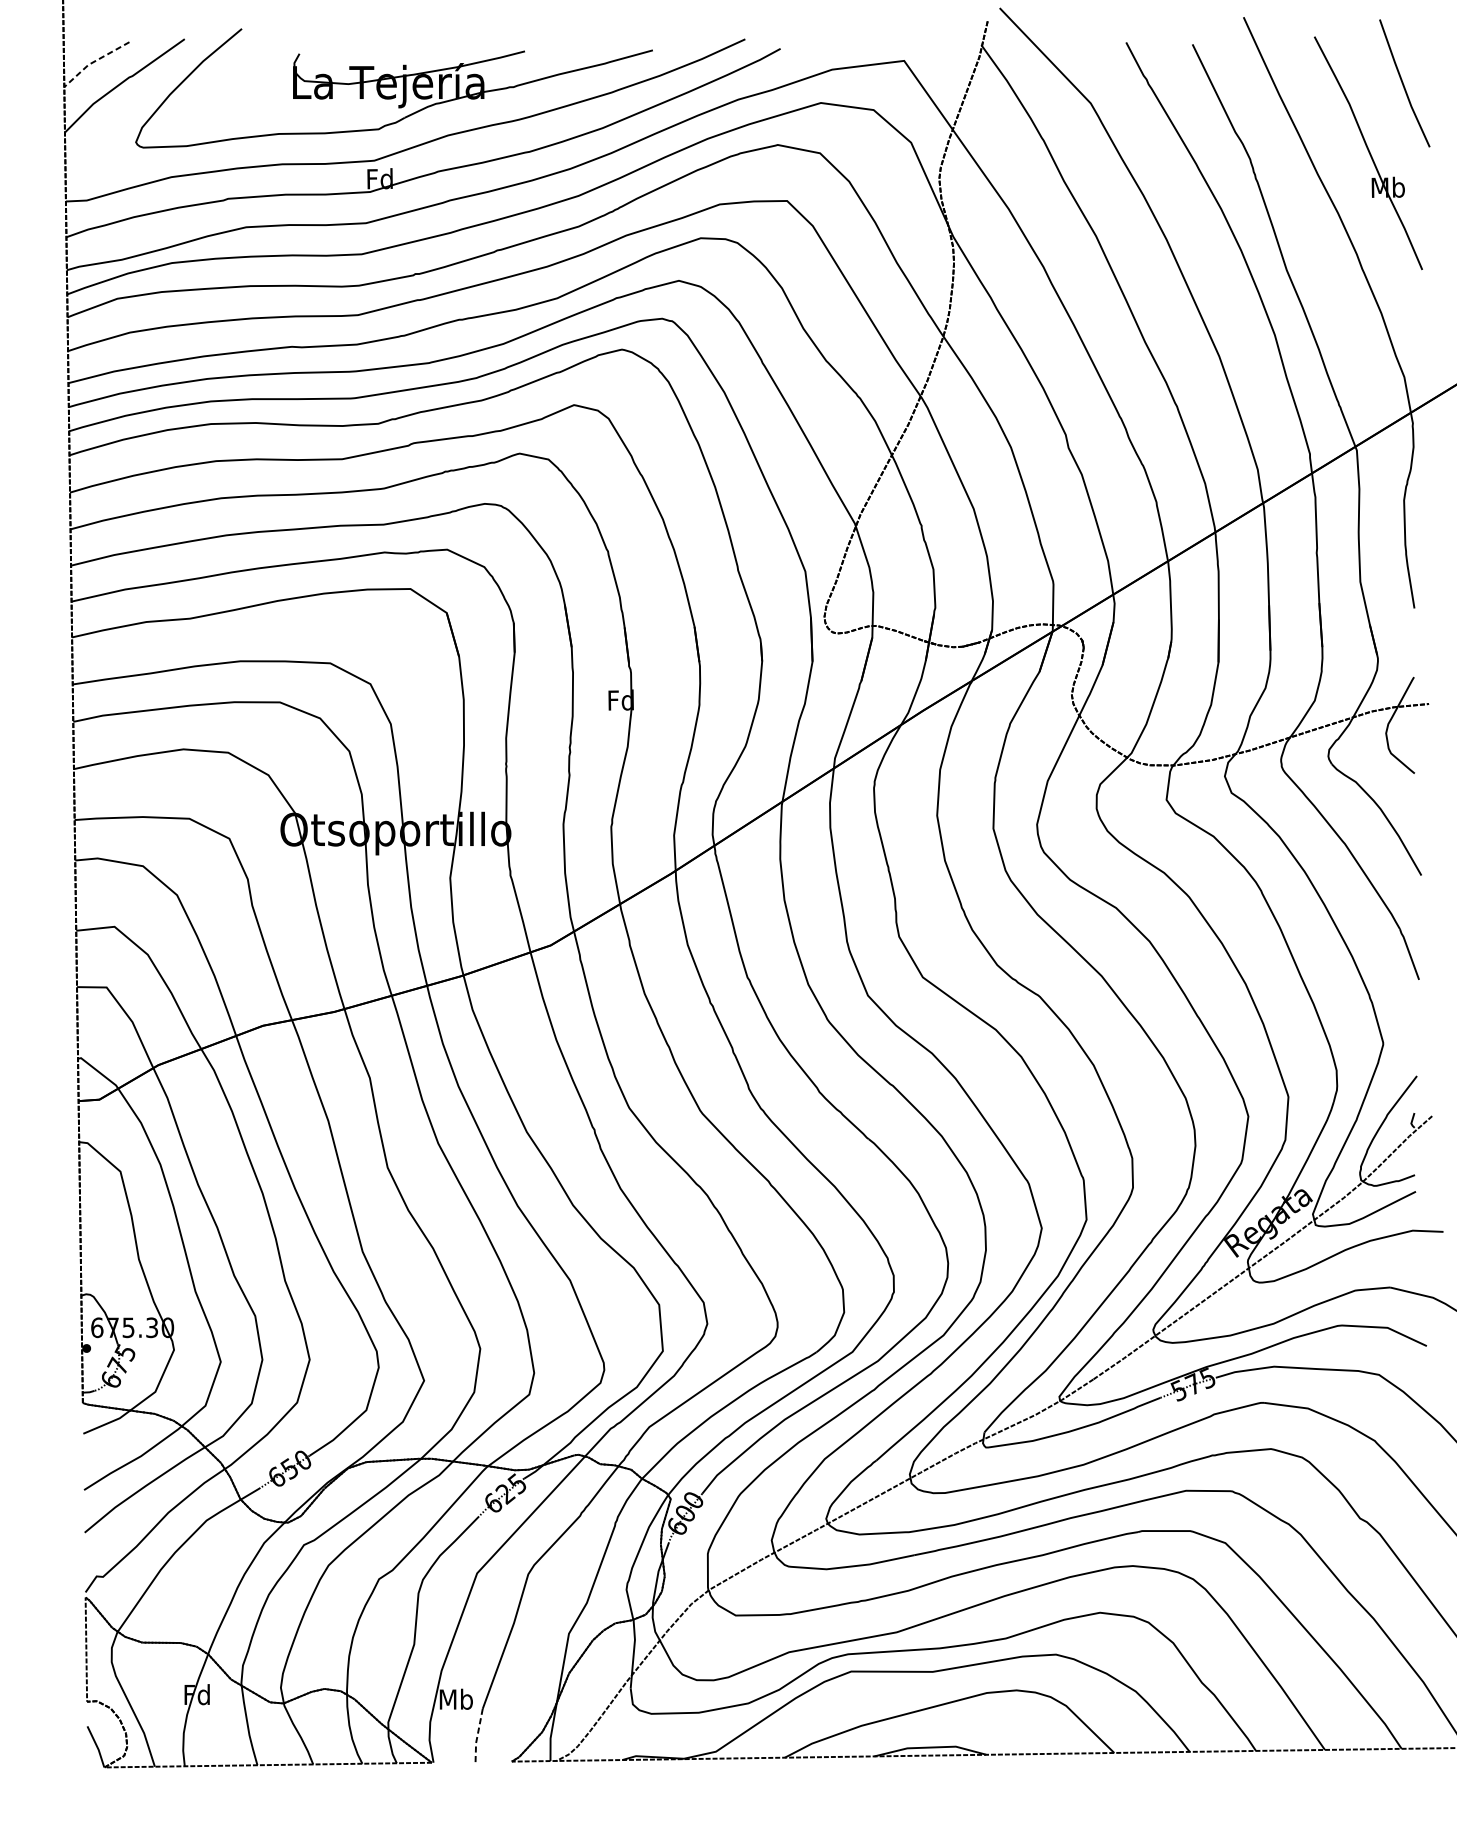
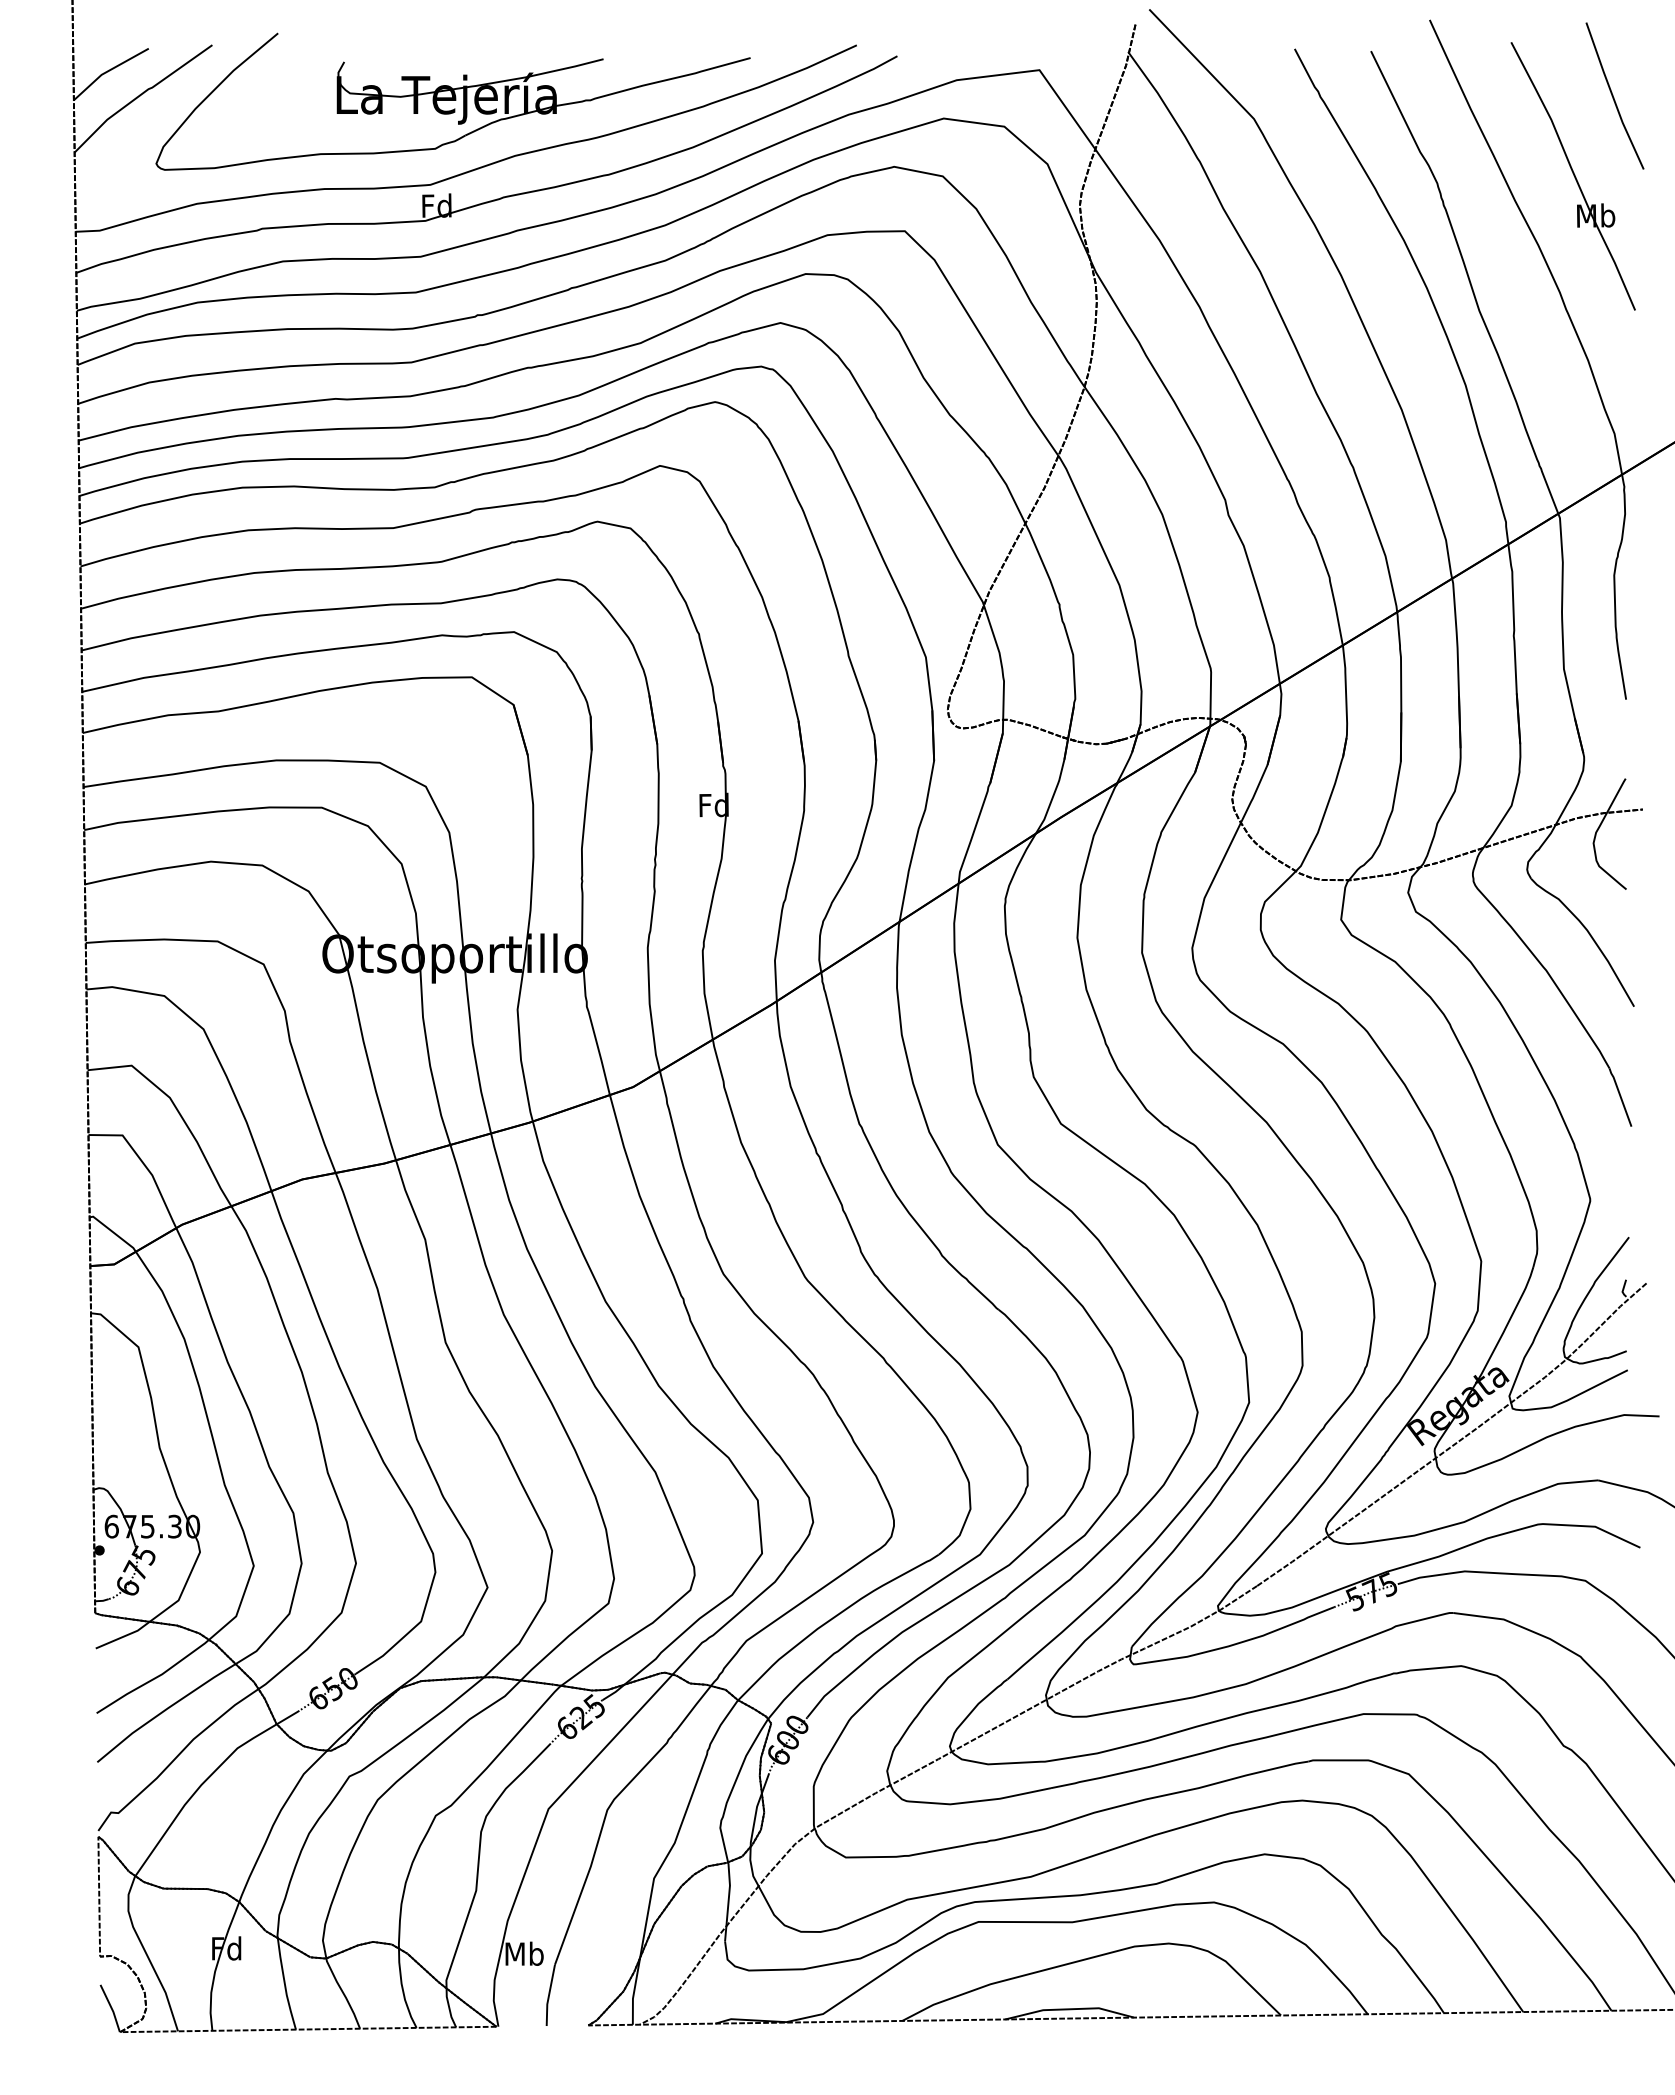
line: (93, 62) -> (107, 71), dashed -> solid
line: (477, 1735) -> (548, 1995), dashed -> solid

